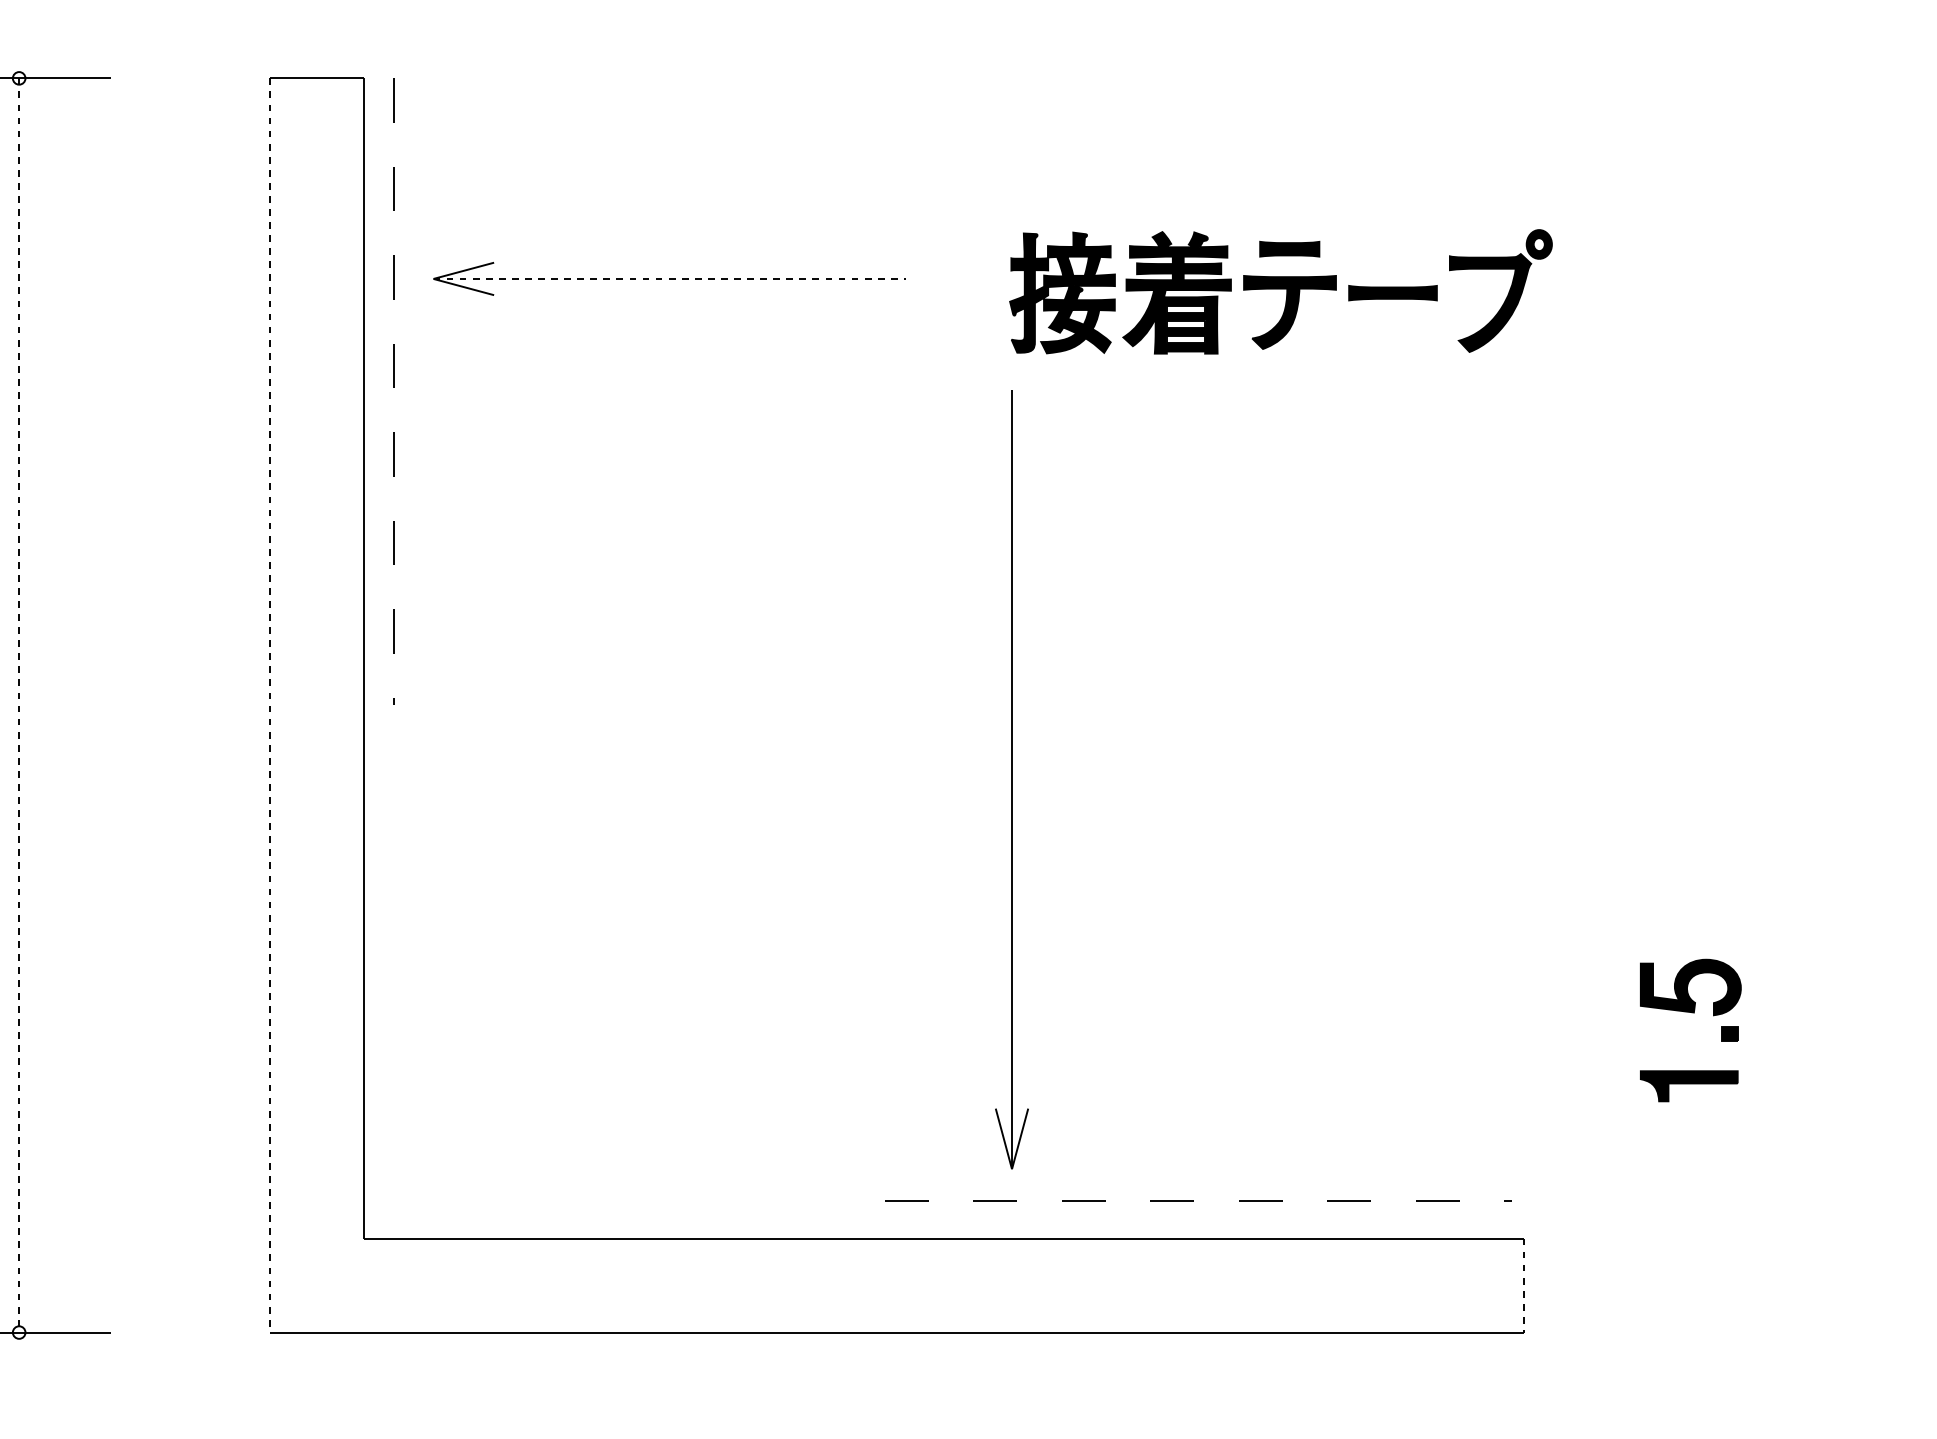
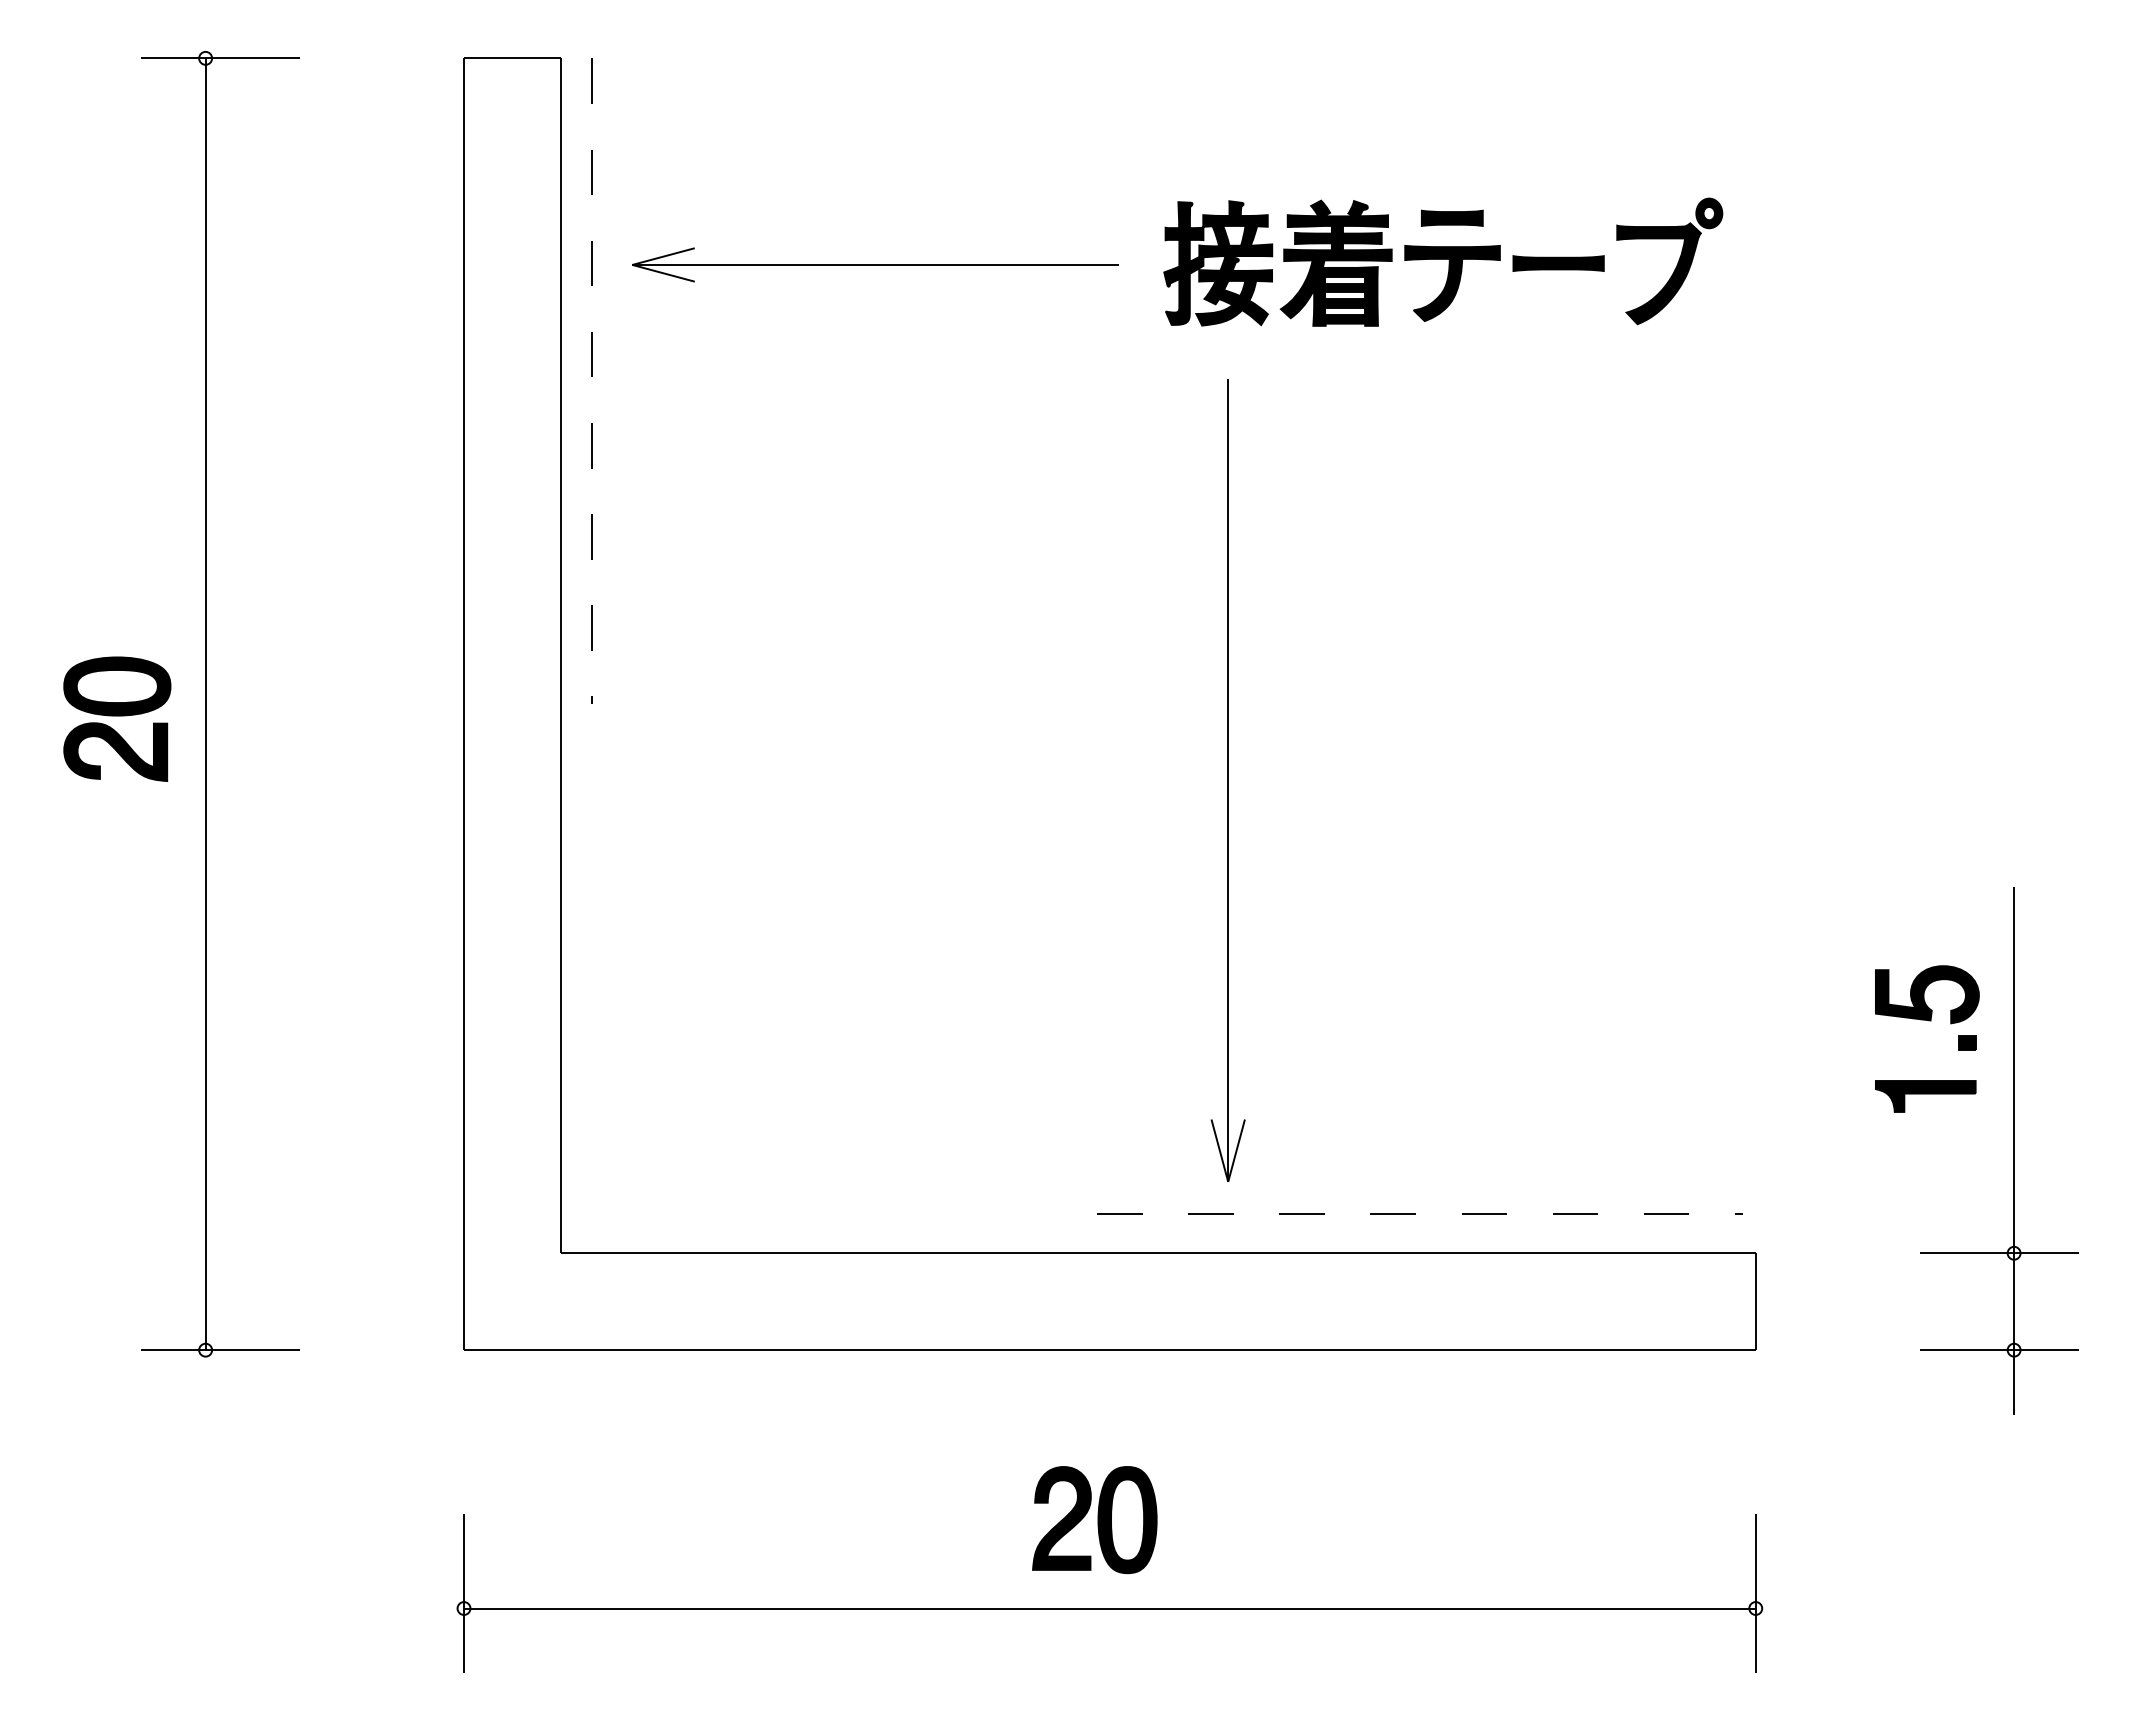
line: (670, 278) -> (876, 264), dashed -> solid
part: (1281, 291) -> (1443, 261), moved
line: (19, 705) -> (205, 704), dashed -> solid
line: (270, 705) -> (464, 704), dashed -> solid
part: (1774, 1138) -> (2013, 1150), added
line: (1523, 1286) -> (1755, 1302), dashed -> solid

